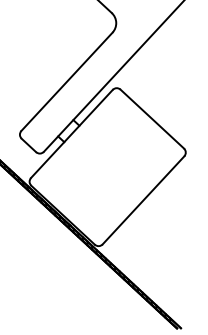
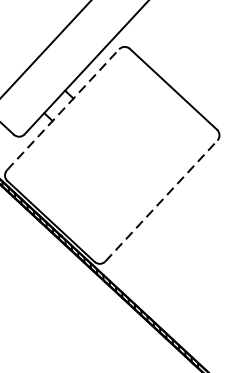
line: (71, 133) -> (62, 109), solid -> dashed
line: (143, 200) -> (161, 201), solid -> dashed

